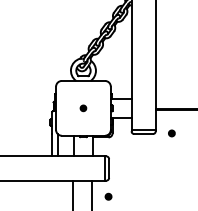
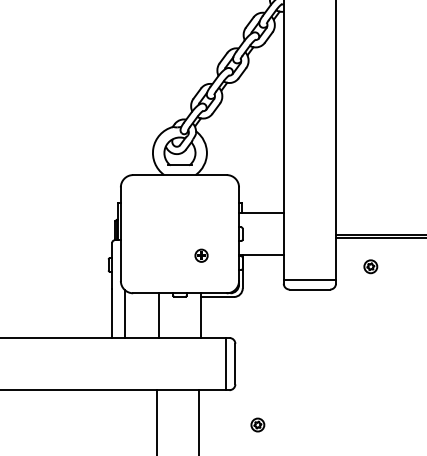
part: (83, 108) -> (201, 256), moved
part: (171, 133) -> (370, 266), moved
part: (108, 196) -> (257, 424), moved

